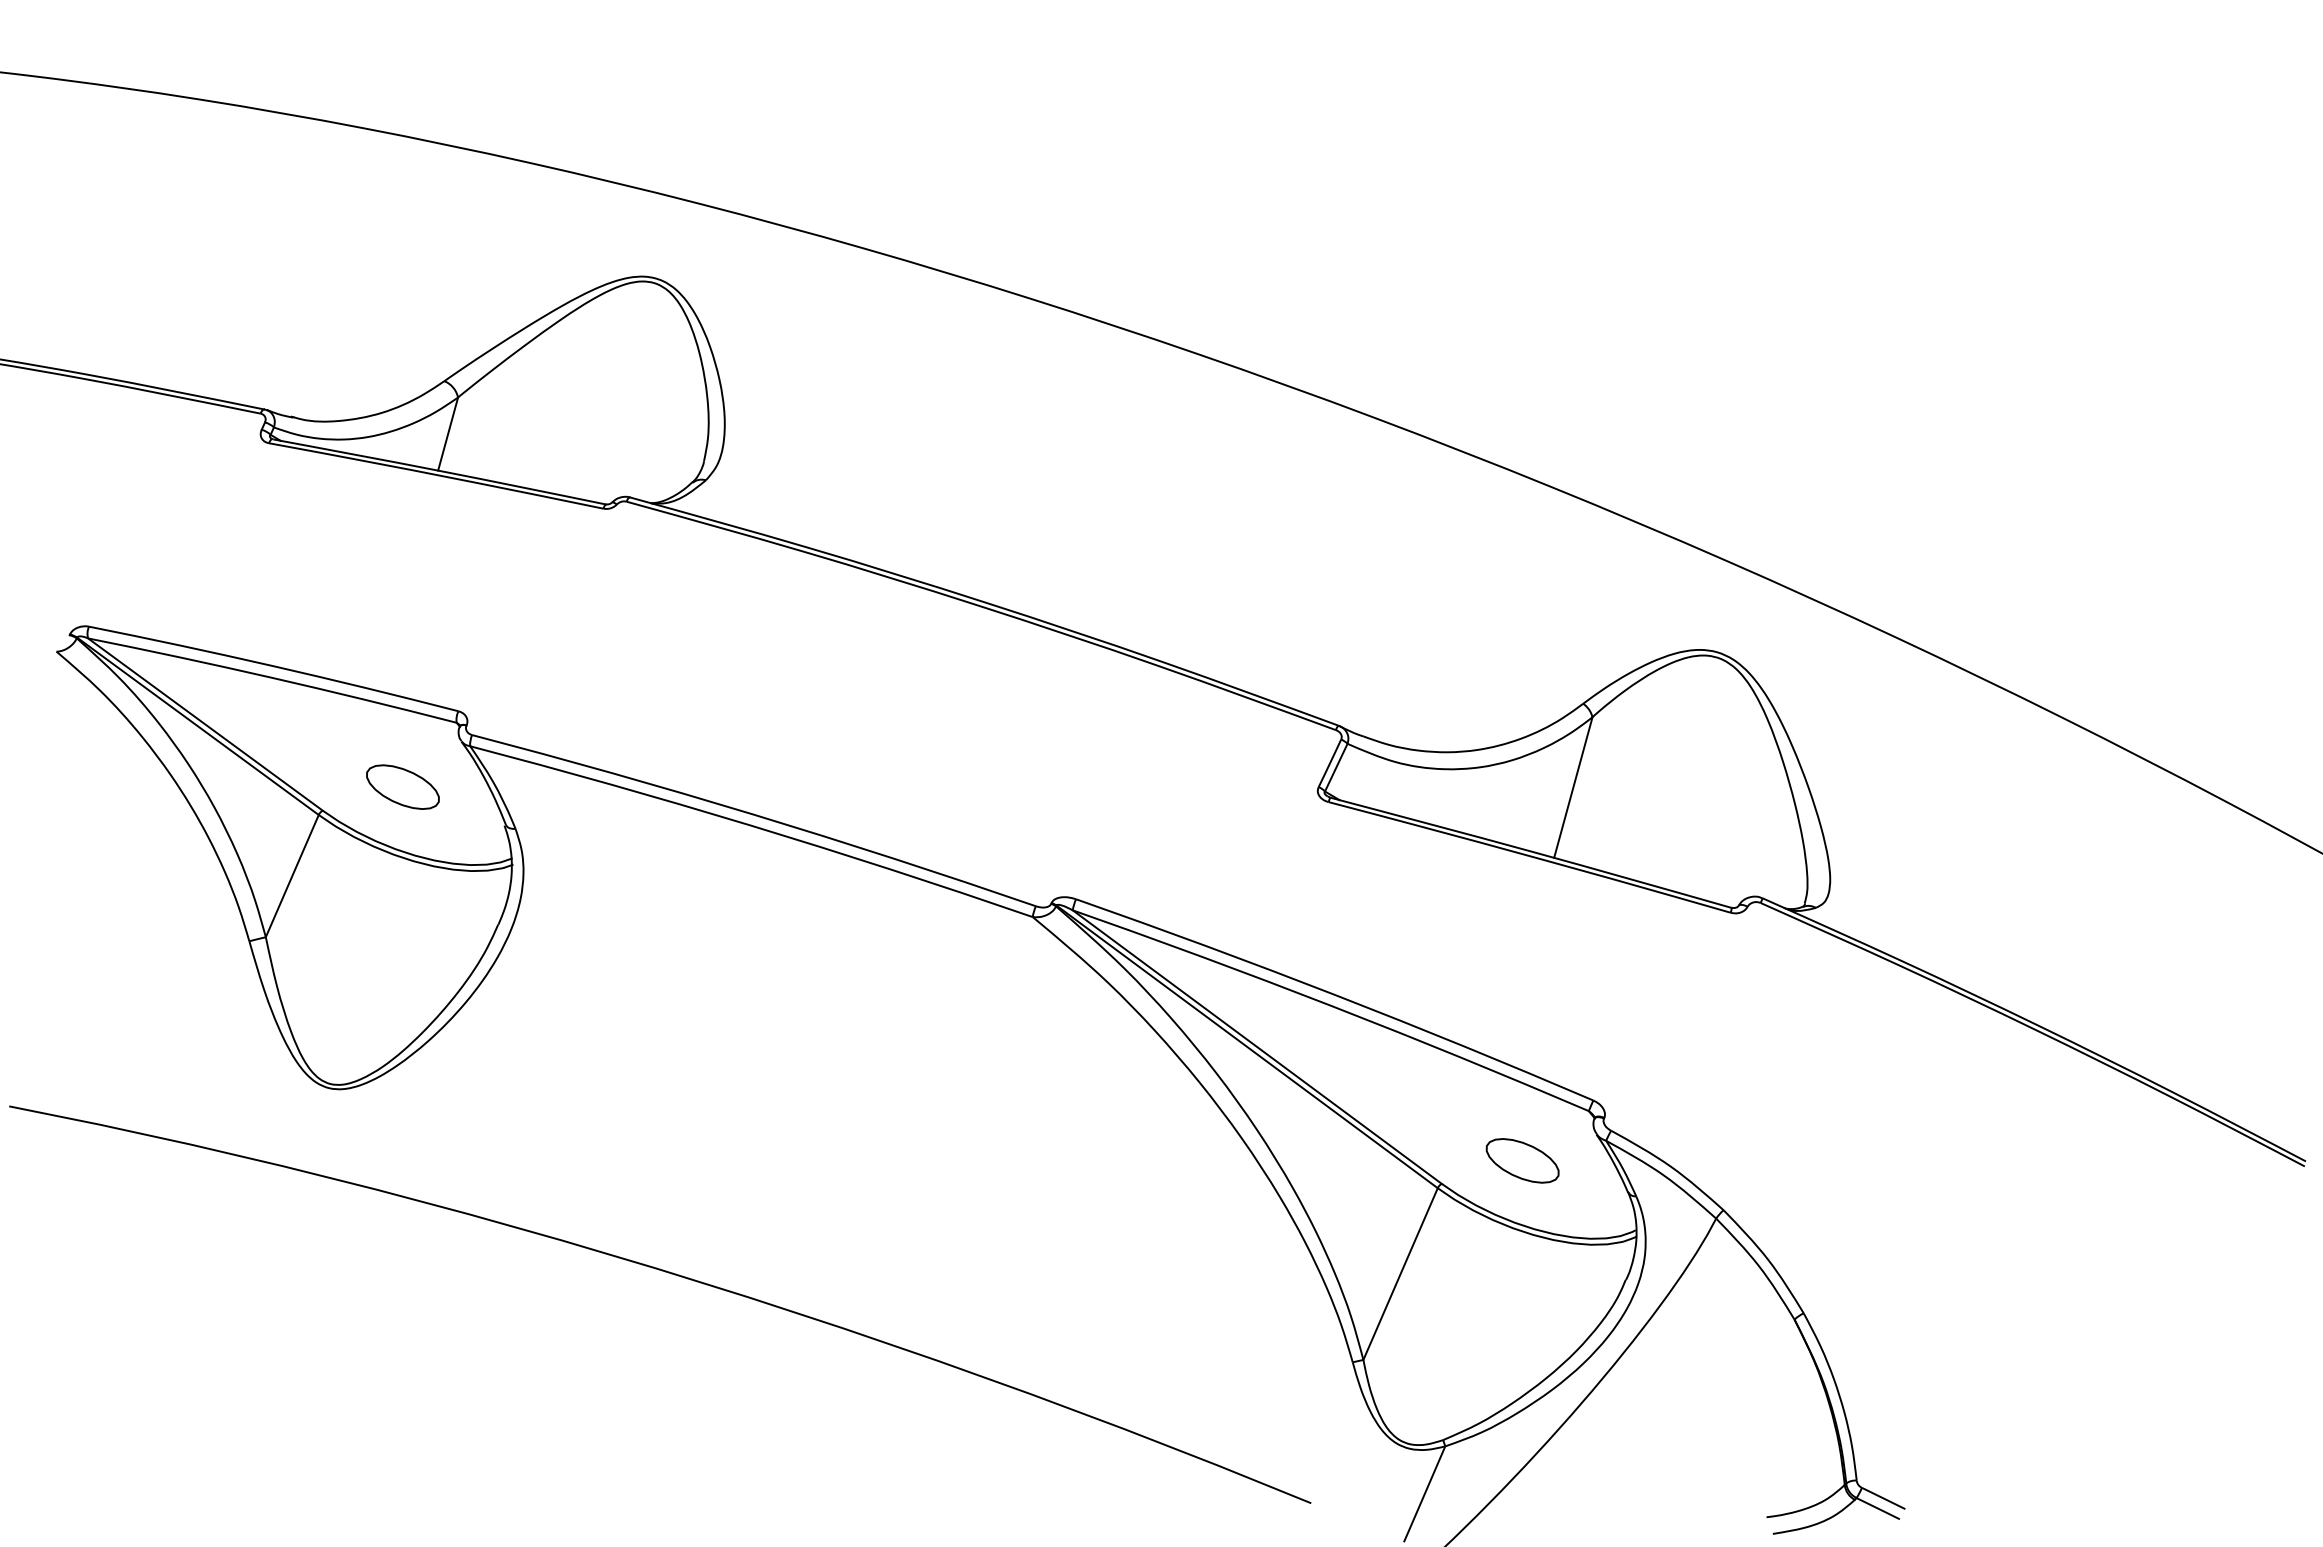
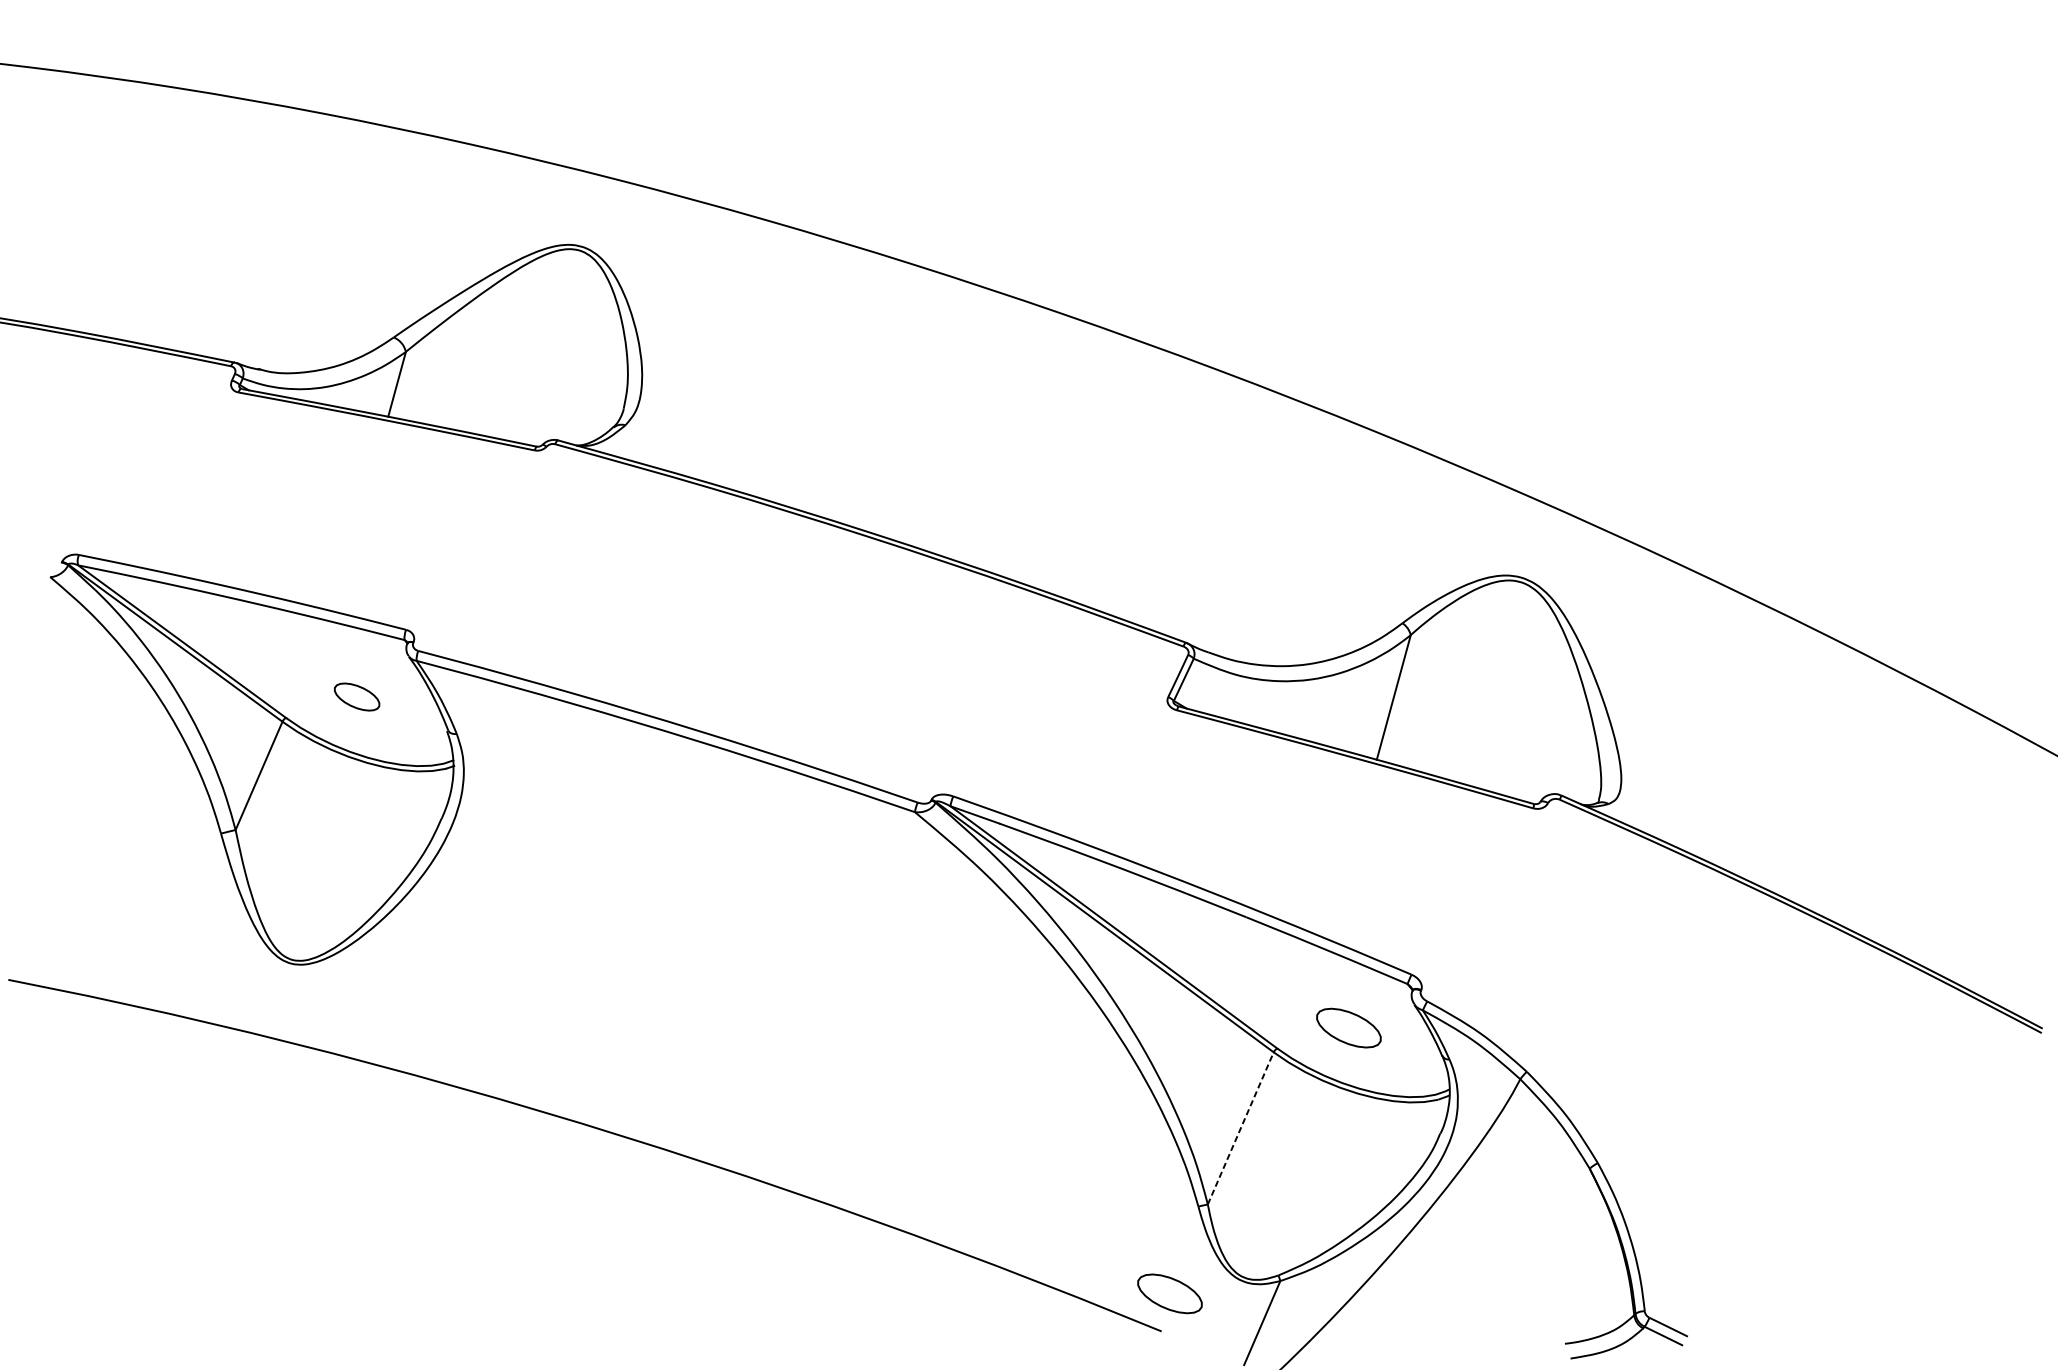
part: (402, 786) -> (356, 696), size x0.7
line: (1400, 1274) -> (1240, 1128), solid -> dashed
part: (1320, 1460) -> (1169, 1293), added

